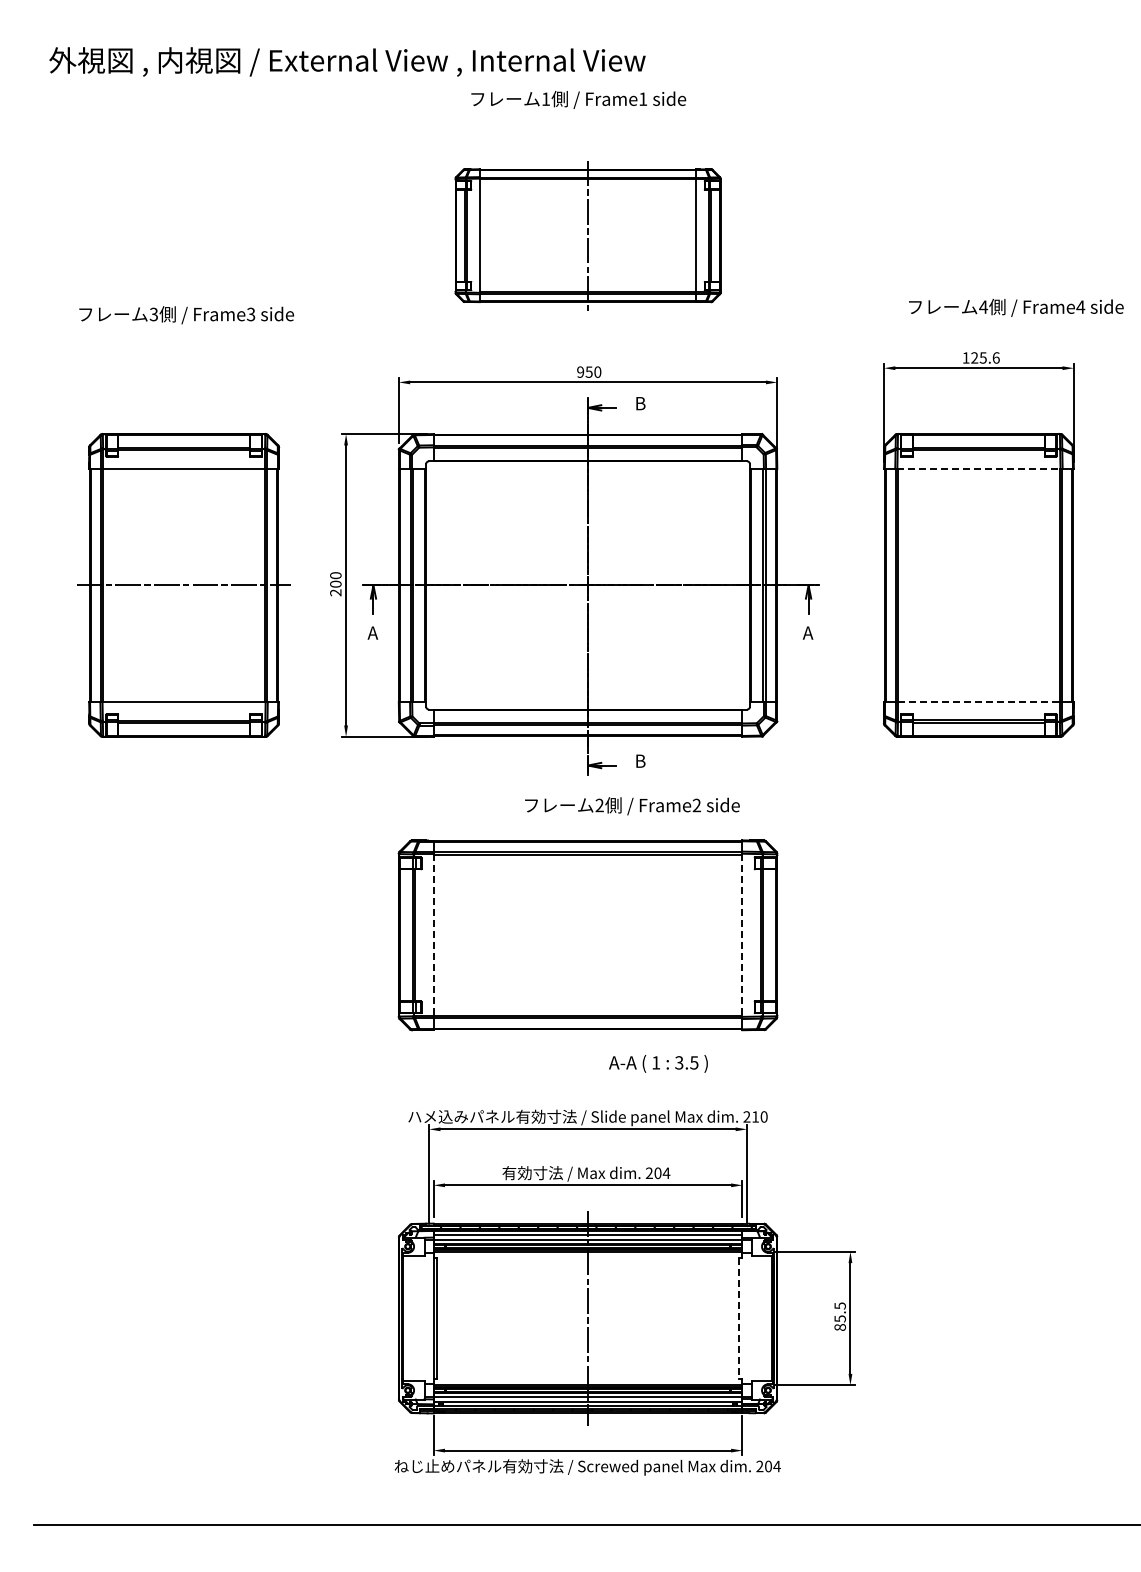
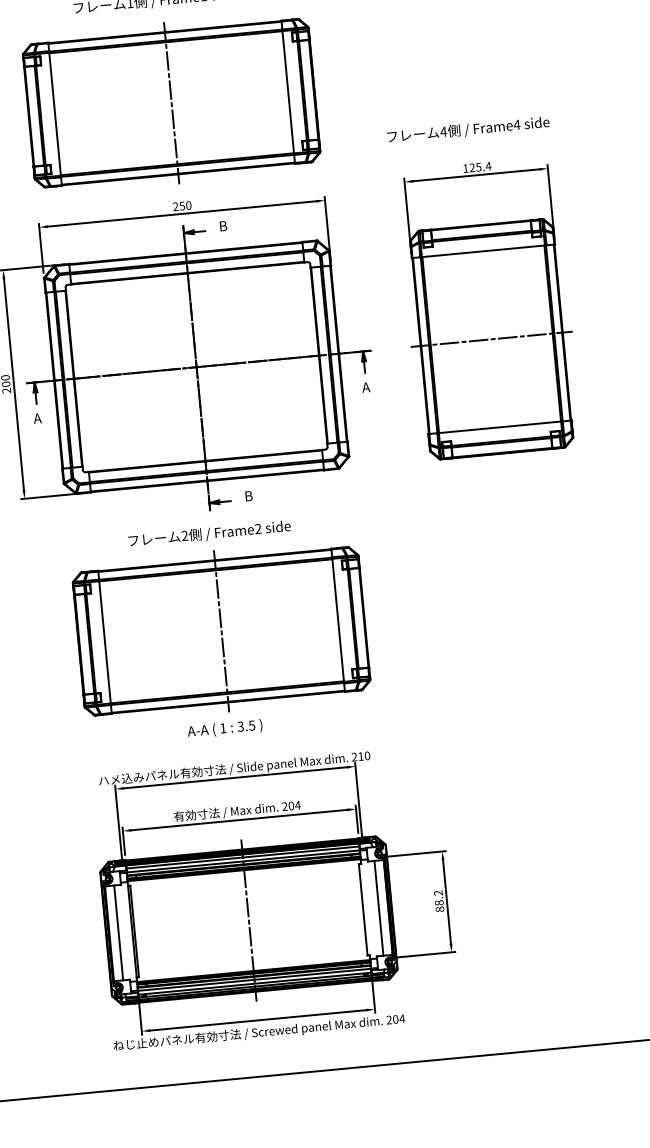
part: (587, 235) -> (171, 103), size x1.43
text: (1016, 307) -> (468, 129), moved
text: (995, 357) -> (487, 166), 125.6 -> 125.4
text: (580, 372) -> (175, 206), 950 -> 250
line: (978, 468) -> (483, 251), dashed -> solid
line: (978, 585) -> (491, 339), added
line: (978, 702) -> (499, 427), dashed -> solid
text: (632, 806) -> (209, 534), moved
line: (588, 934) -> (221, 630), added
line: (433, 935) -> (104, 642), dashed -> solid
line: (742, 935) -> (338, 620), dashed -> solid
text: (658, 1063) -> (225, 728), moved
text: (839, 1312) -> (438, 898), 85.5 -> 88.2
hatch: (414, 1317) -> (117, 932), added
hatch: (761, 1317) -> (379, 907), added
line: (415, 1318) -> (118, 932), added
line: (739, 1318) -> (363, 909), dashed -> solid
line: (760, 1318) -> (379, 908), added

